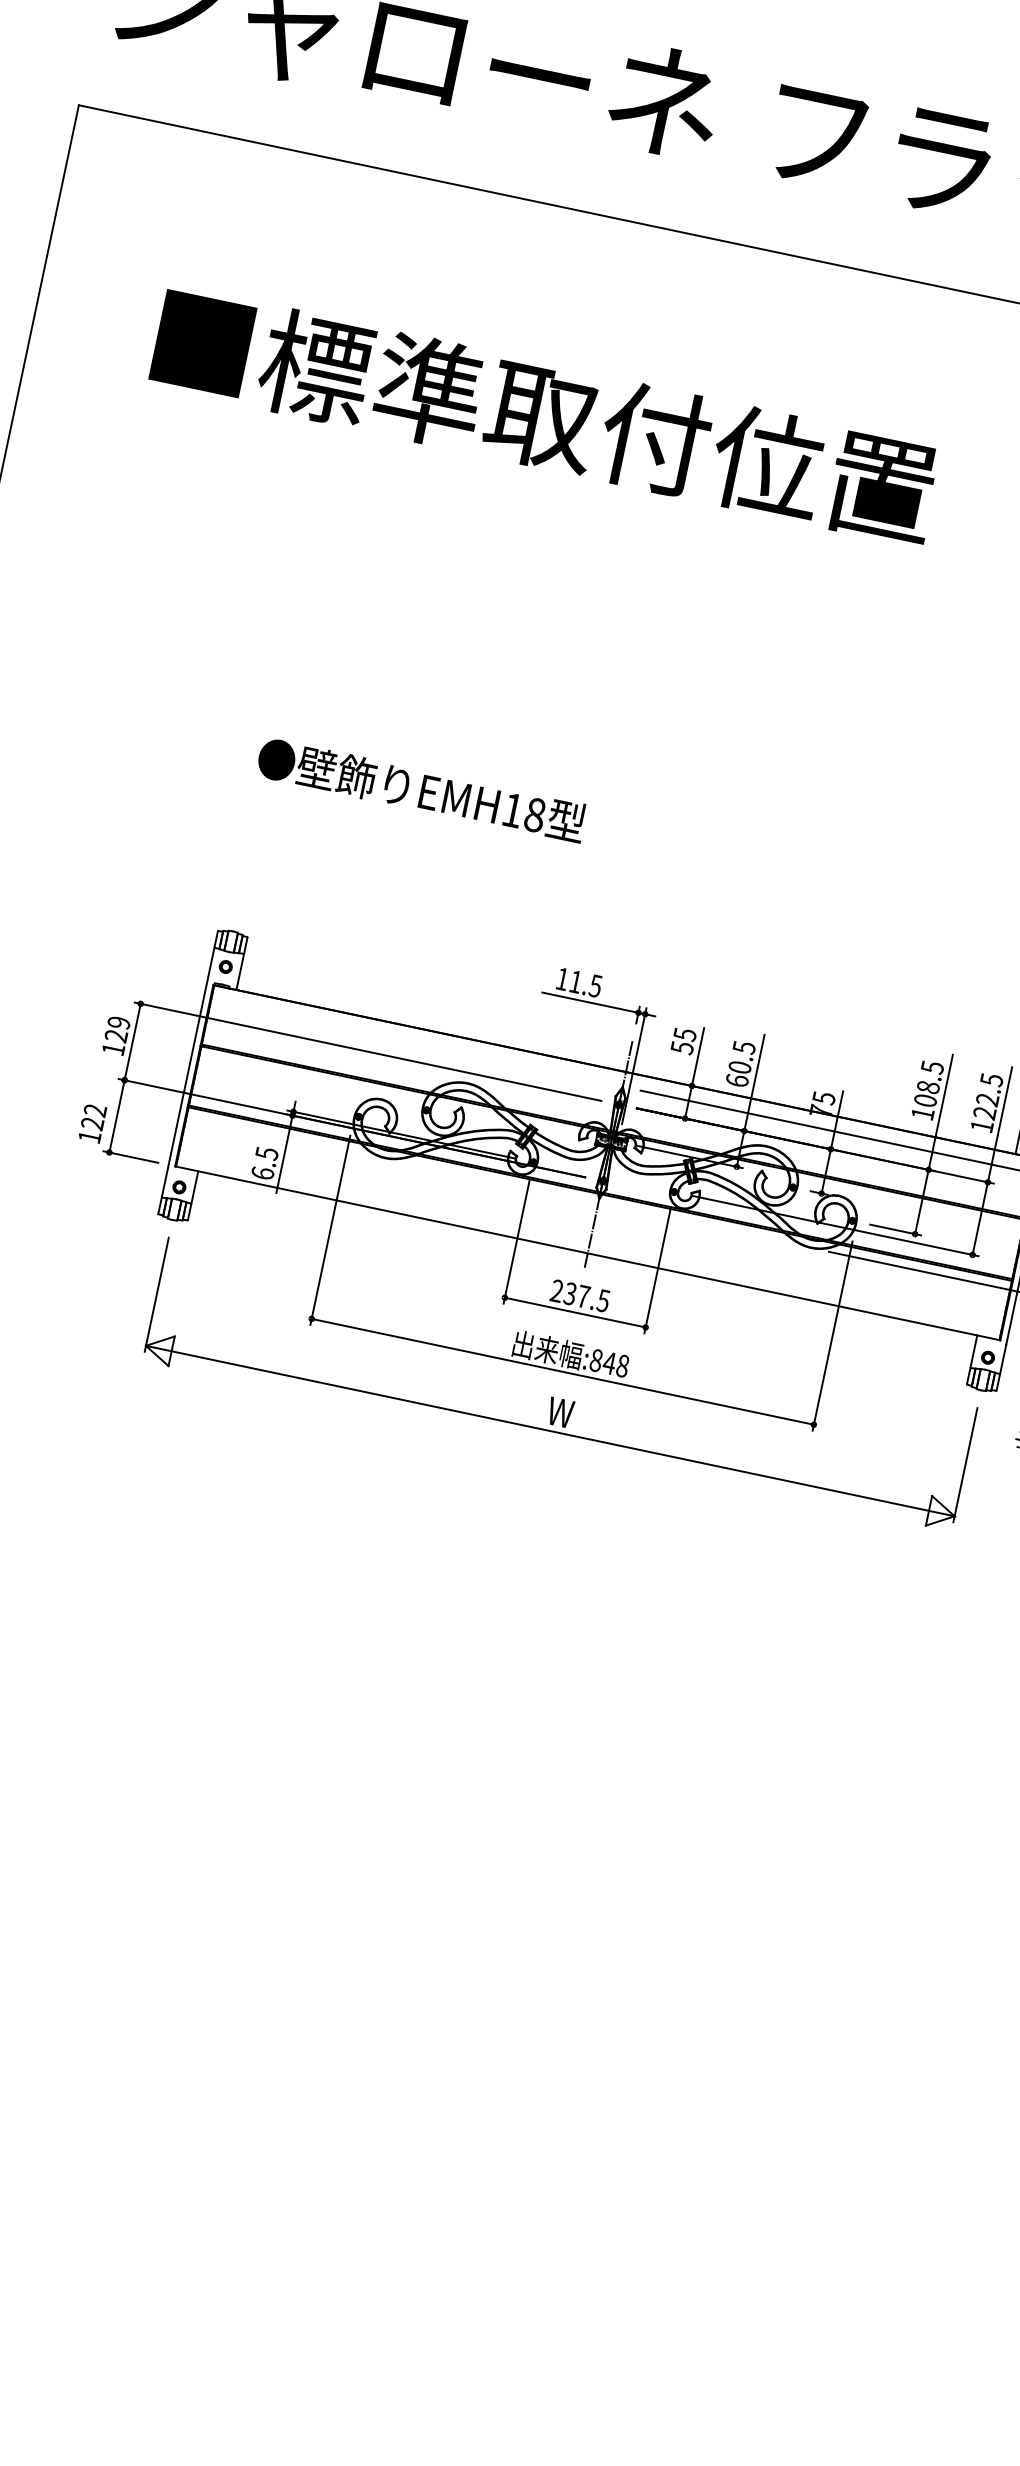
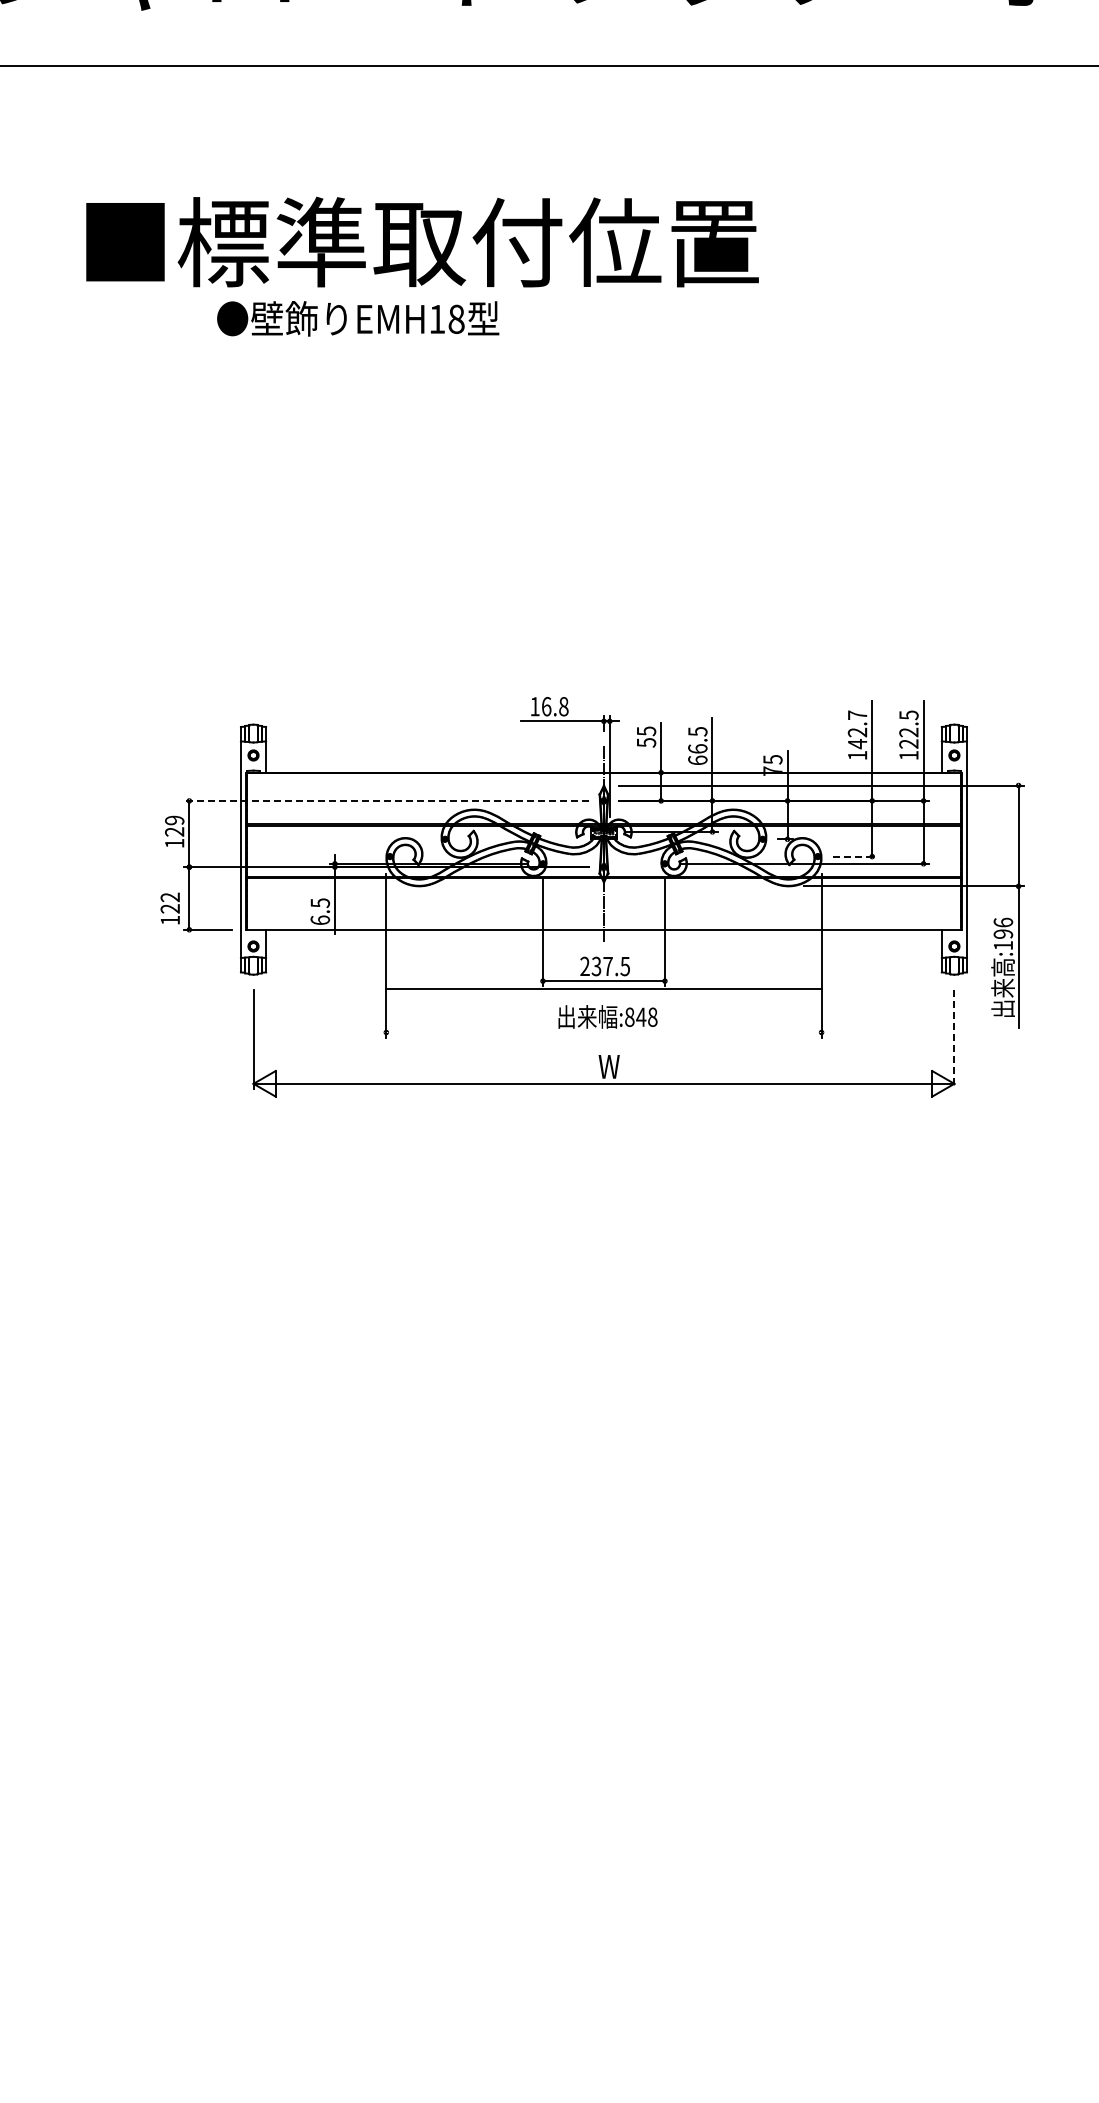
text: (422, 790) -> (358, 318), moved
text: (586, 983) -> (555, 706), 11.5 -> 16.8
line: (367, 1051) -> (385, 800), solid -> dashed
text: (739, 1066) -> (697, 748), 60.5 -> 66.5
text: (928, 1083) -> (857, 729), 108.5 -> 142.7
line: (895, 1229) -> (855, 856), solid -> dashed
line: (562, 1371) -> (603, 989), moved
line: (965, 1466) -> (954, 1040), solid -> dashed

